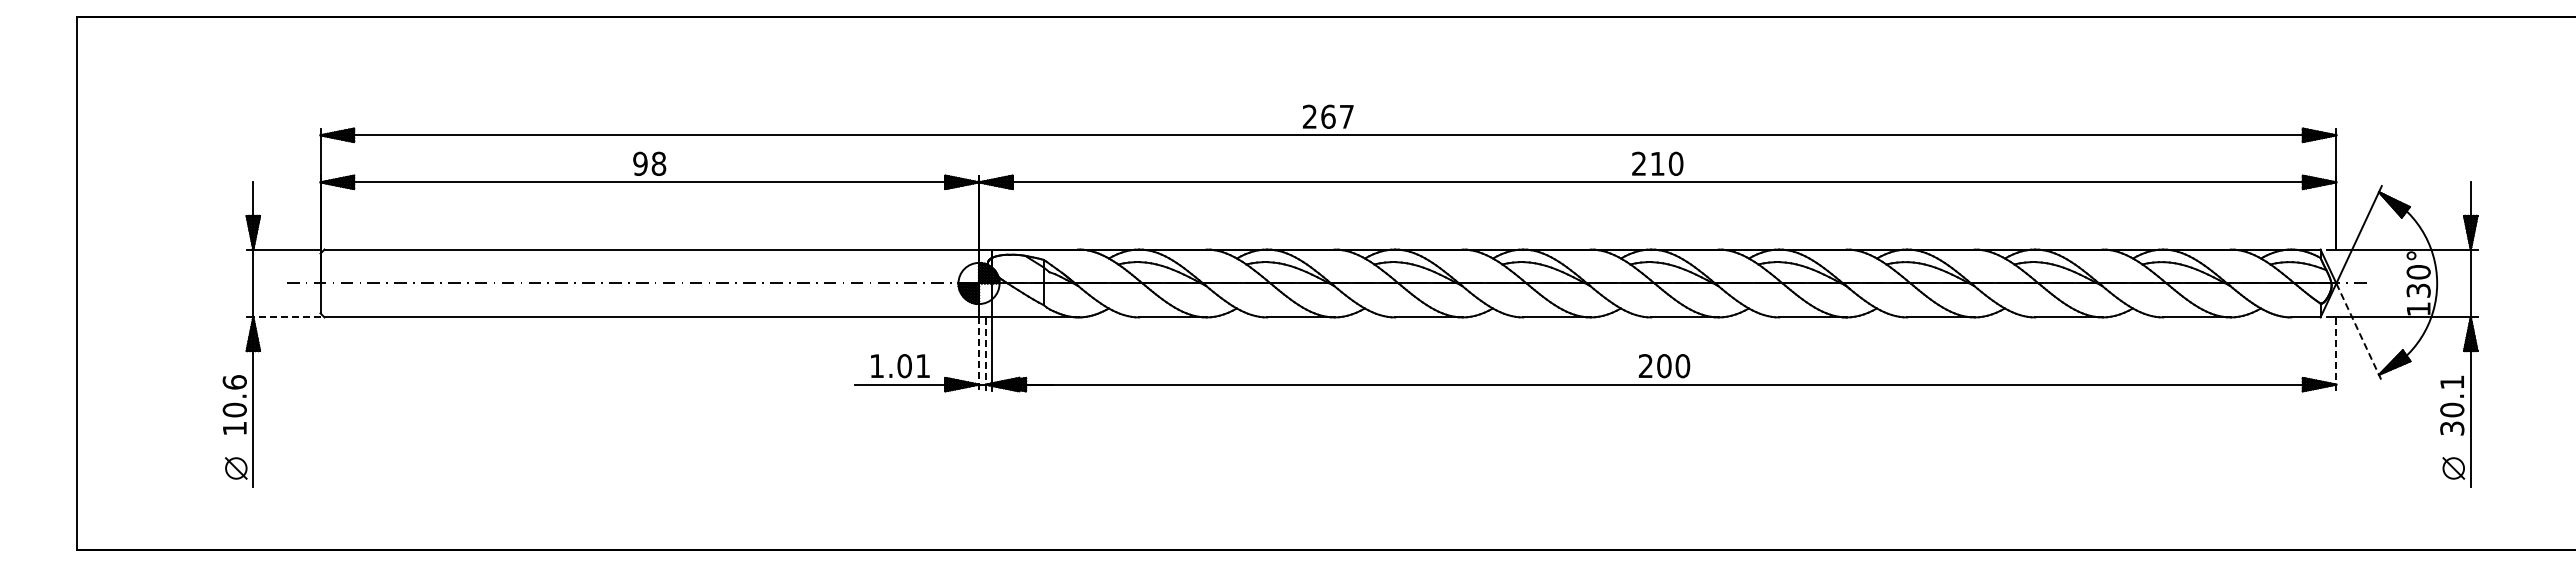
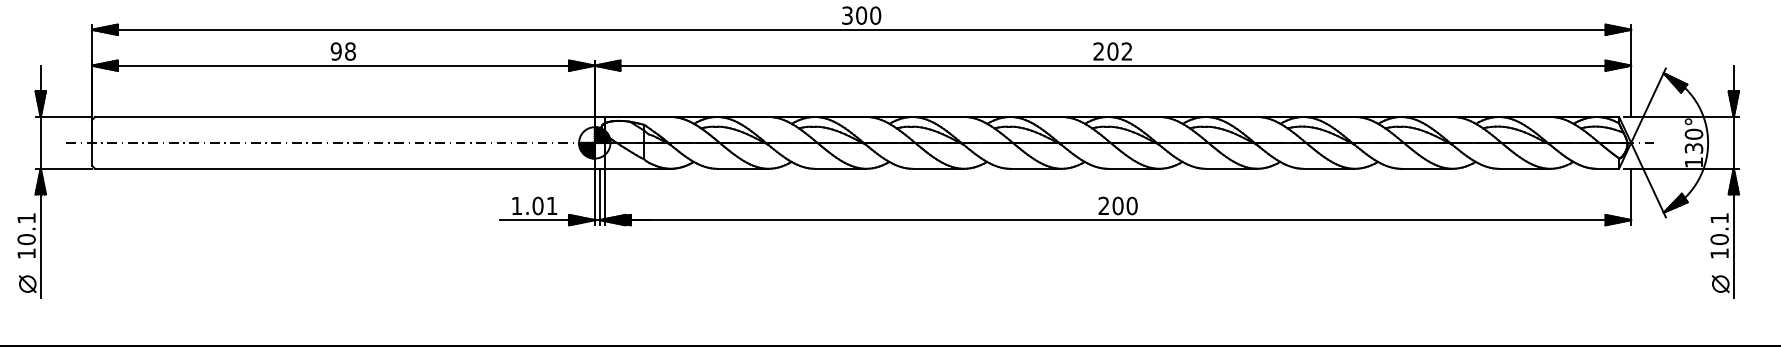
text: (1328, 116) -> (861, 15), 267 -> 300
text: (1666, 163) -> (1119, 51), 210 -> 202
line: (286, 317) -> (66, 168), dashed -> solid
line: (2359, 332) -> (1648, 180), dashed -> solid
line: (979, 354) -> (595, 197), dashed -> solid
line: (985, 354) -> (599, 197), dashed -> solid
line: (2336, 354) -> (1631, 197), dashed -> solid
text: (234, 382) -> (26, 218), 10.6 -> 10.1
text: (2452, 428) -> (1719, 253), 30.1 -> 10.1

